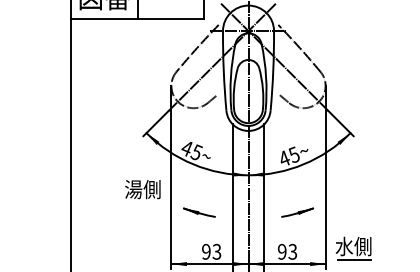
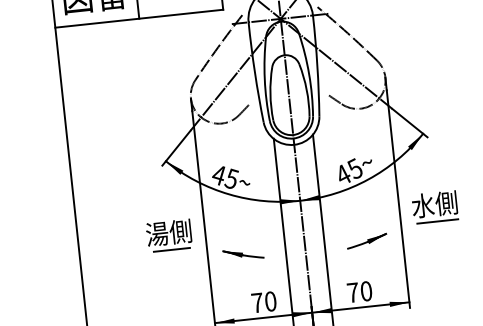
line: (143, 203) -> (171, 250), added
part: (353, 248) -> (434, 207), moved
text: (211, 251) -> (263, 301), 93 -> 70
text: (287, 251) -> (359, 291), 93 -> 70

